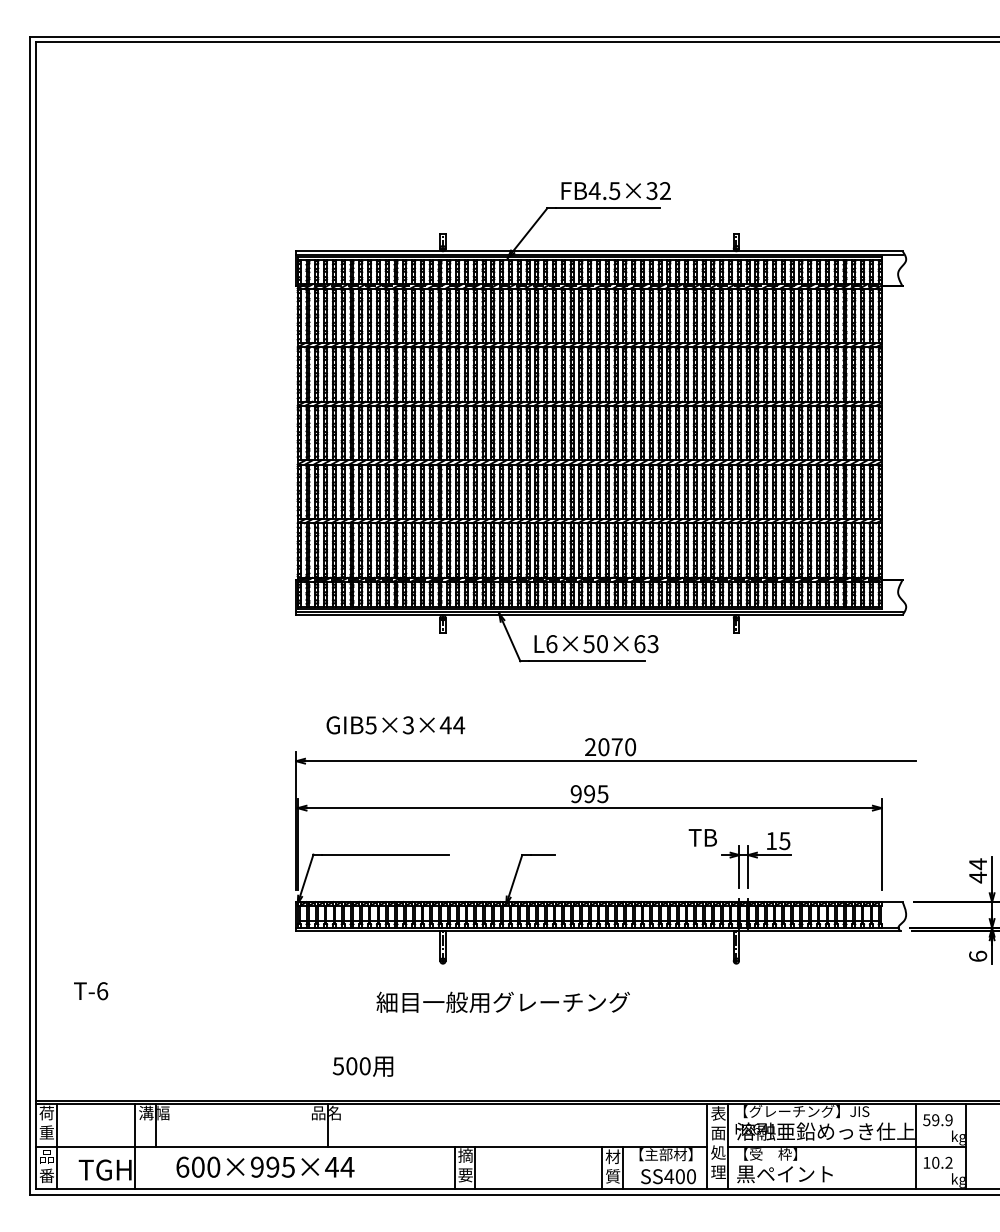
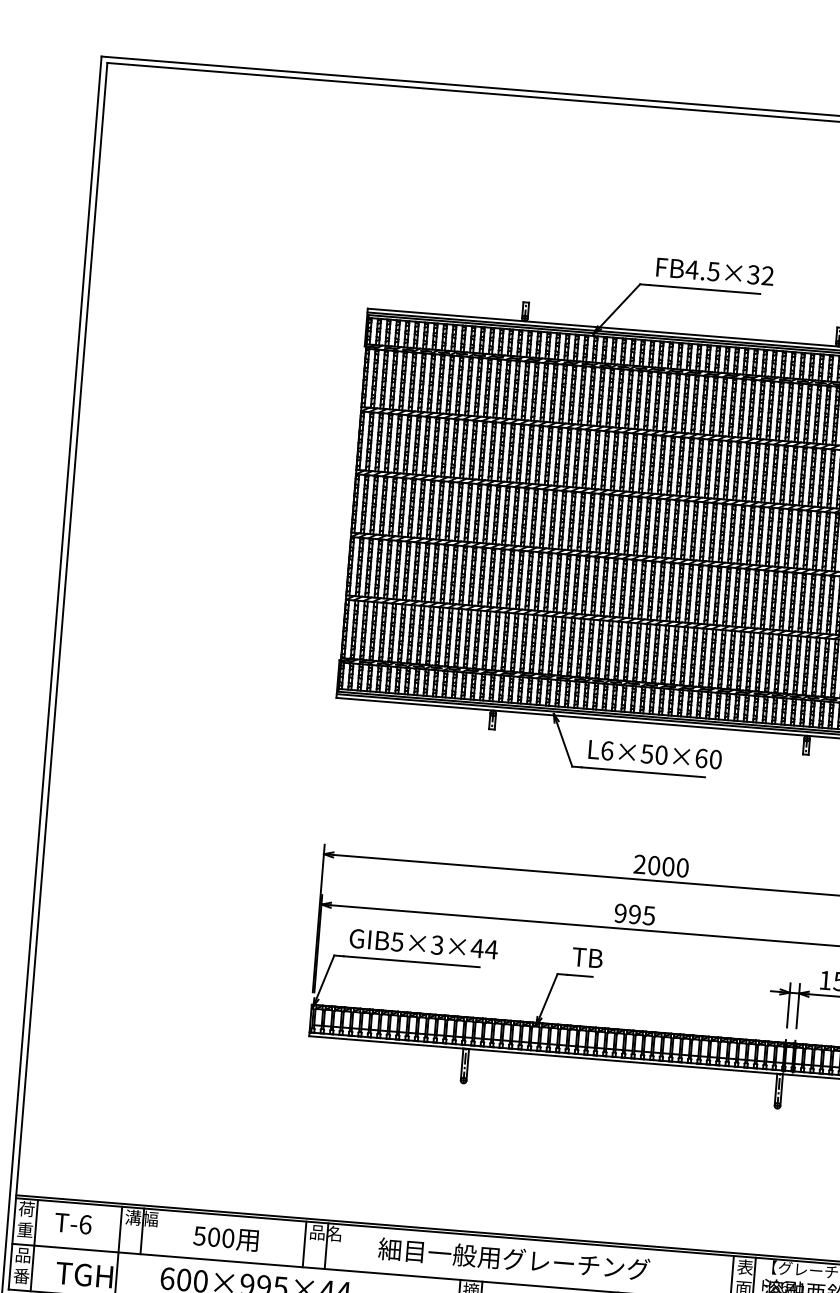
text: (652, 643) -> (715, 758), L6×50×63 -> L6×50×60
text: (395, 725) -> (423, 944), moved
text: (616, 747) -> (667, 867), 2070 -> 2000
text: (702, 837) -> (587, 957), moved
text: (91, 991) -> (73, 1224), moved
text: (502, 1001) -> (513, 1258), moved
text: (363, 1066) -> (226, 1238), moved
line: (307, 1124) -> (304, 1243), added

